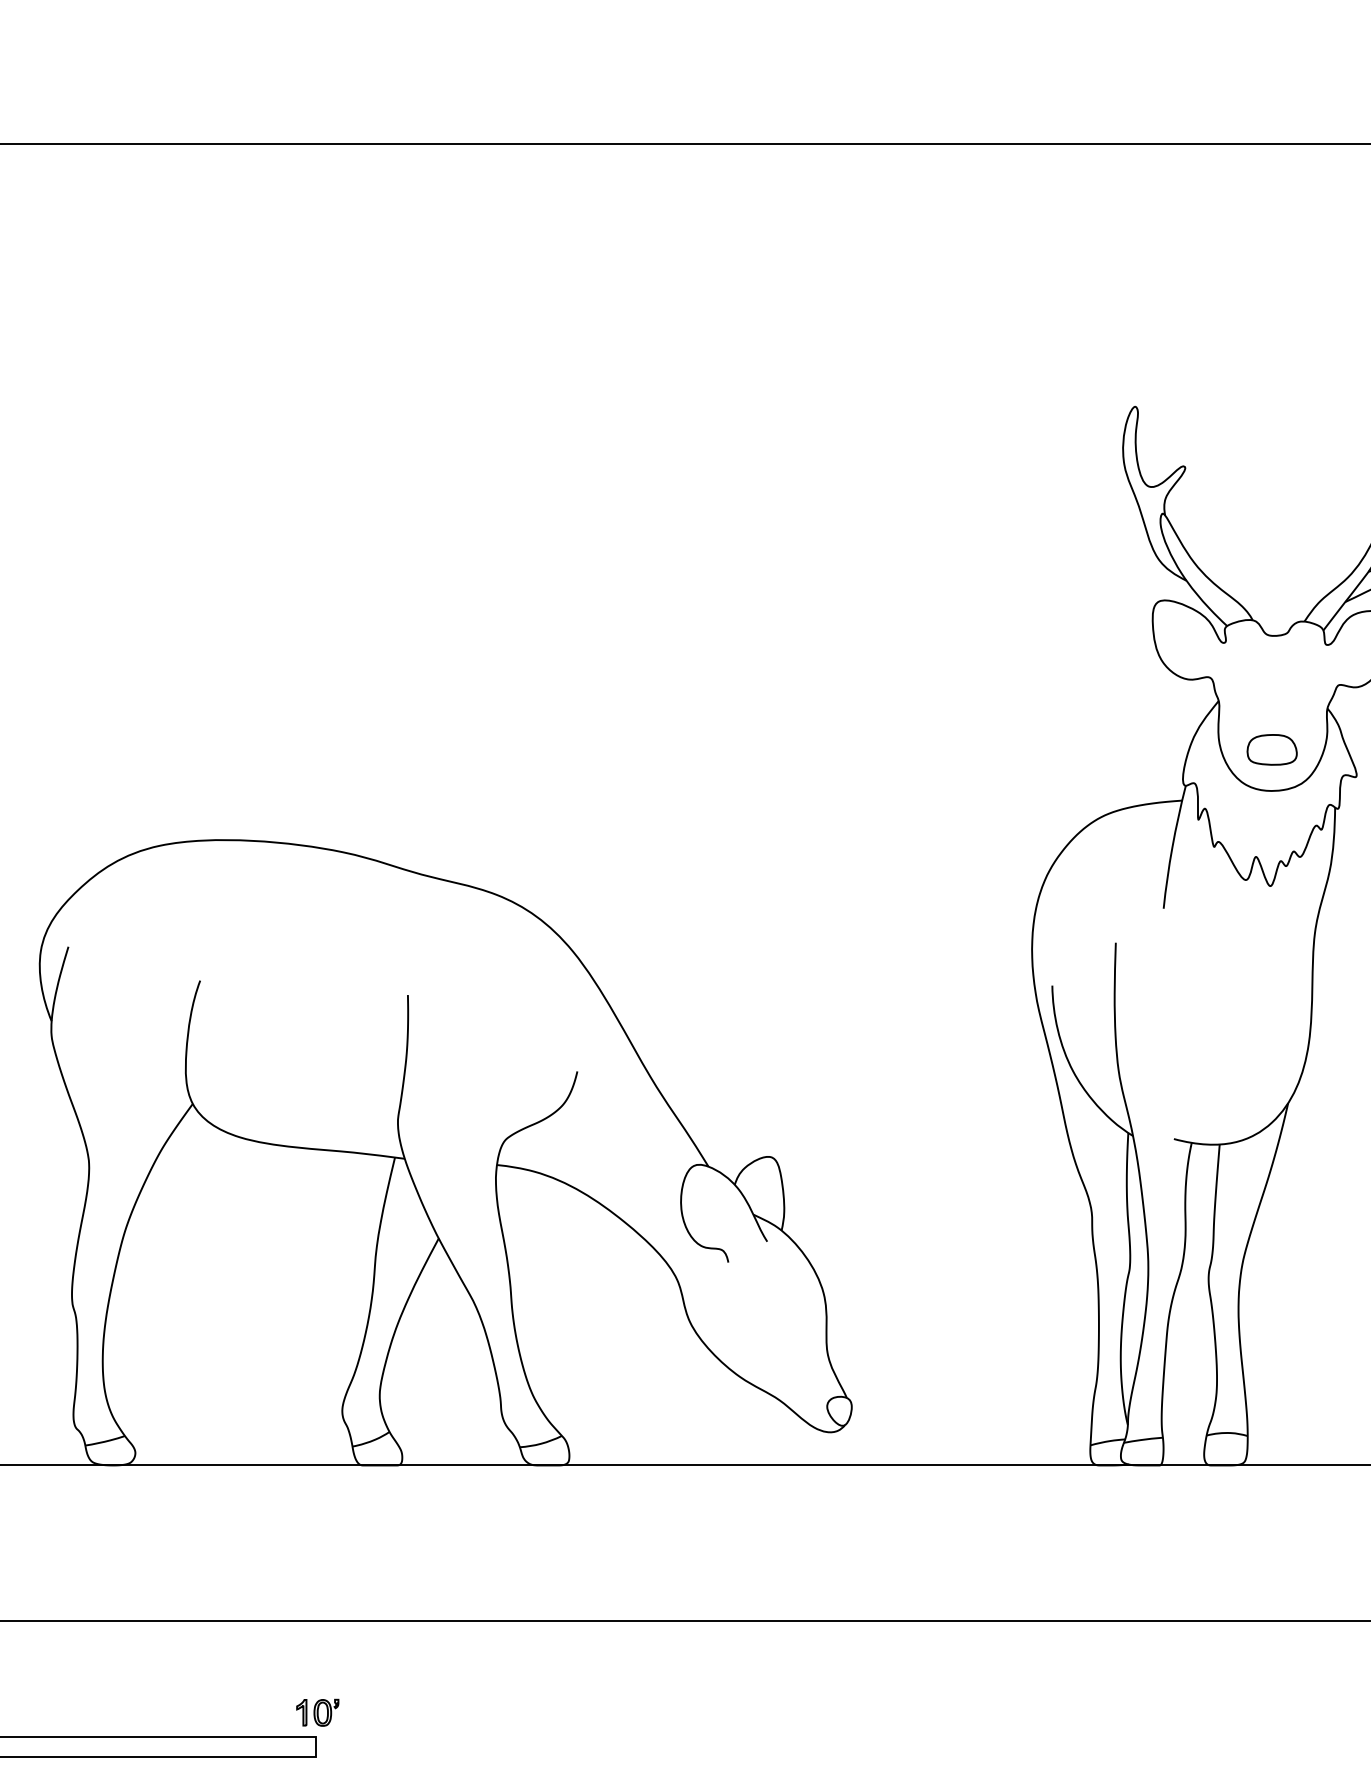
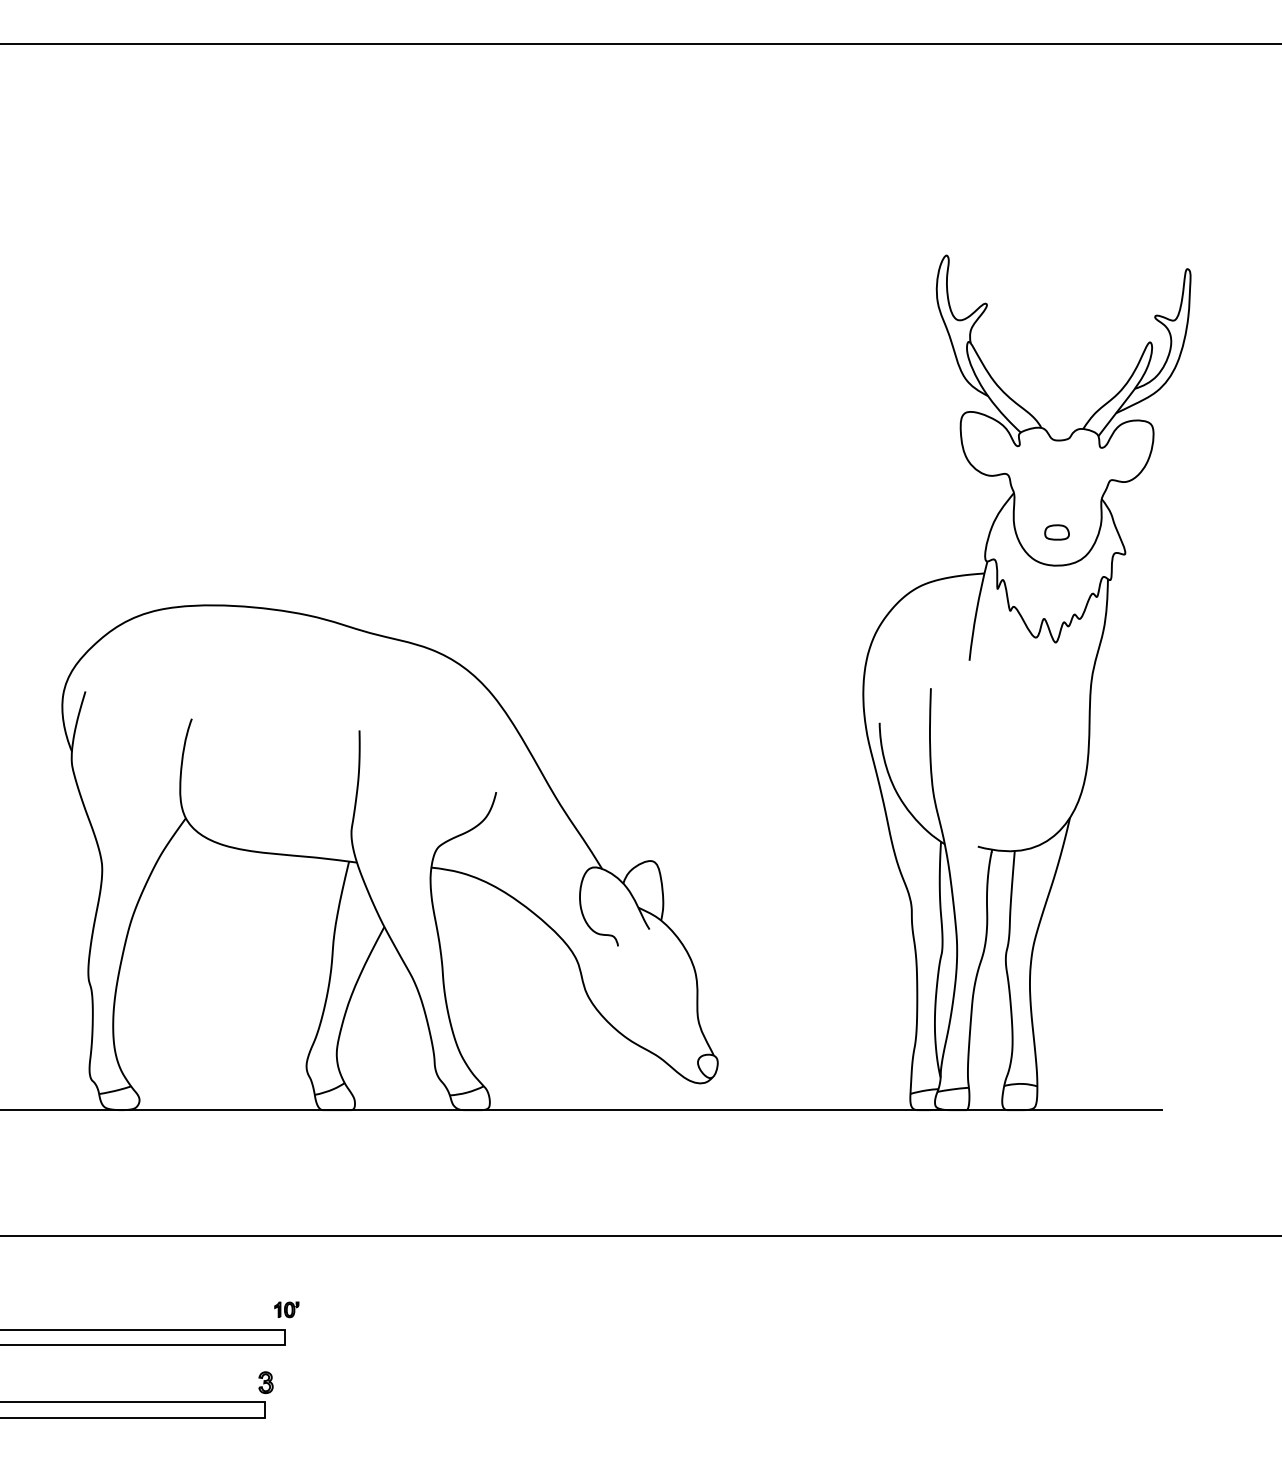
part: (1271, 749) -> (1056, 532), size x0.6
part: (317, 1712) -> (286, 1309), size x0.7

